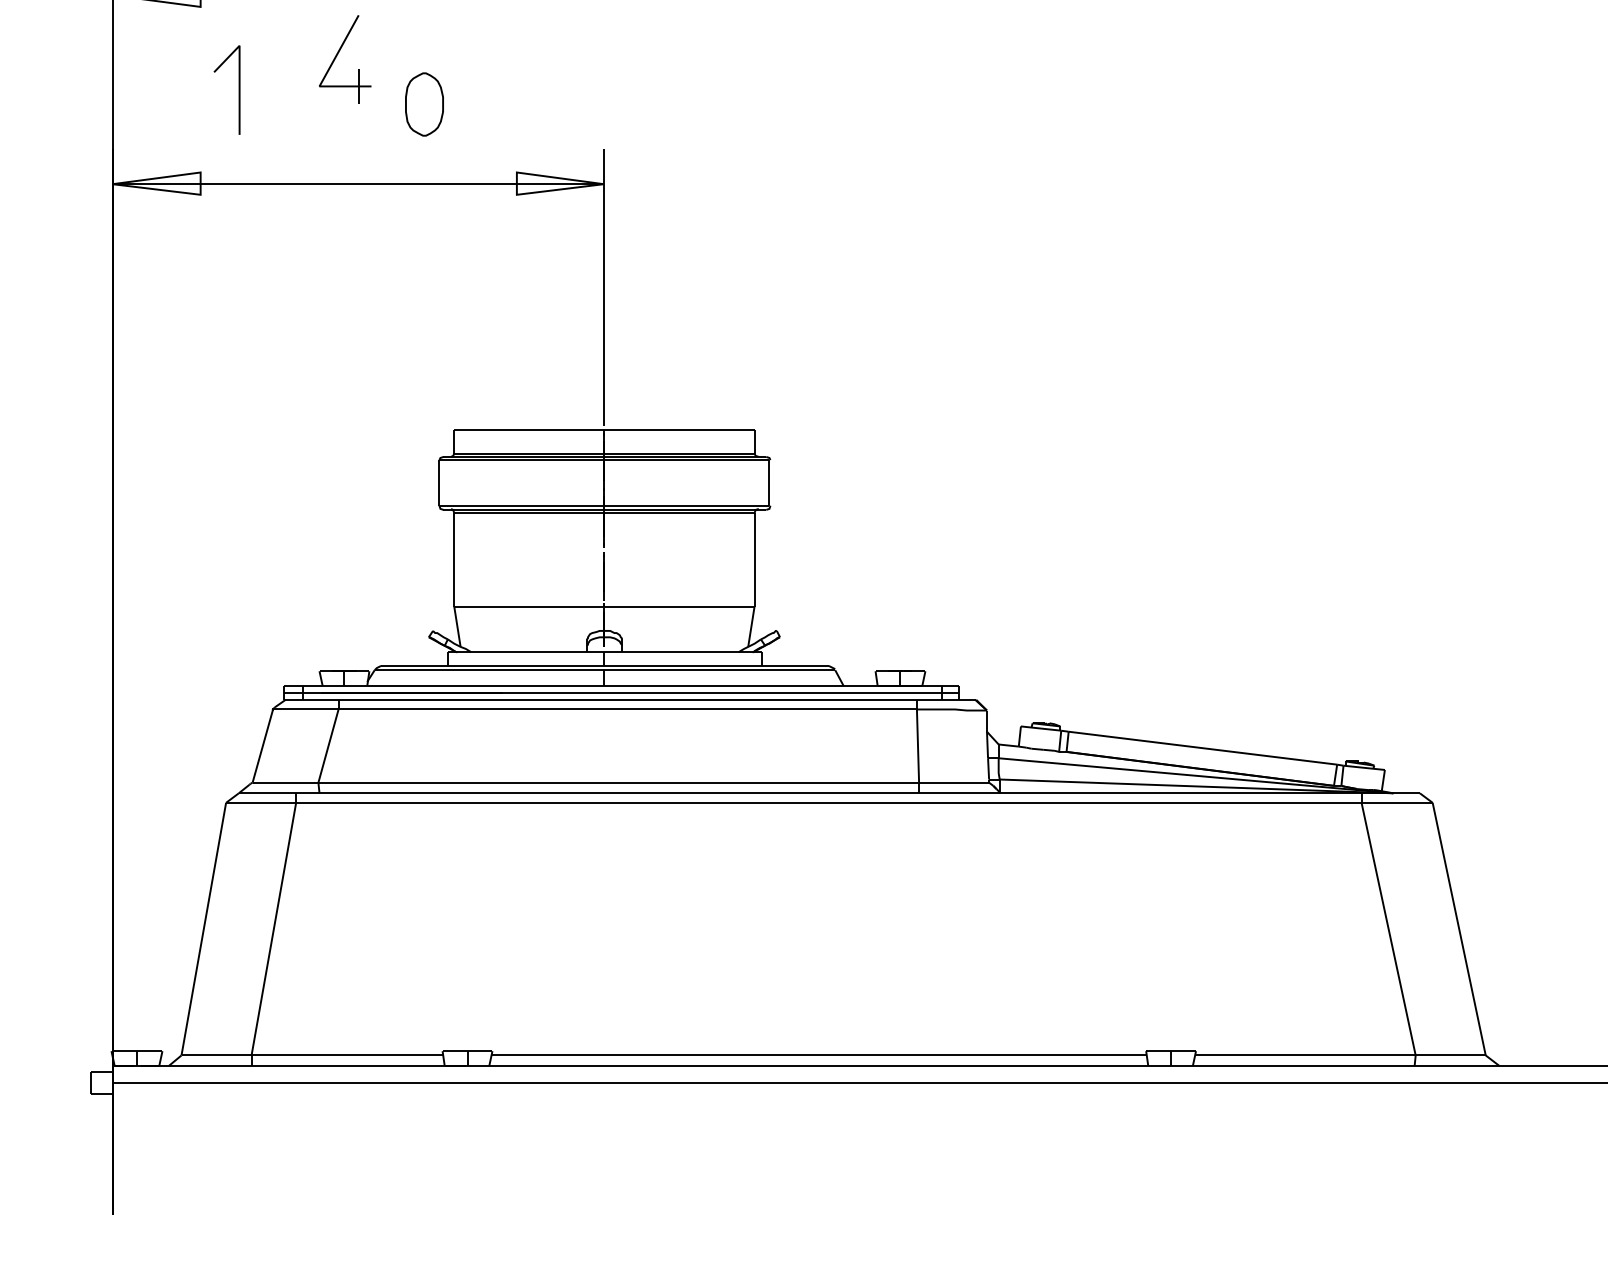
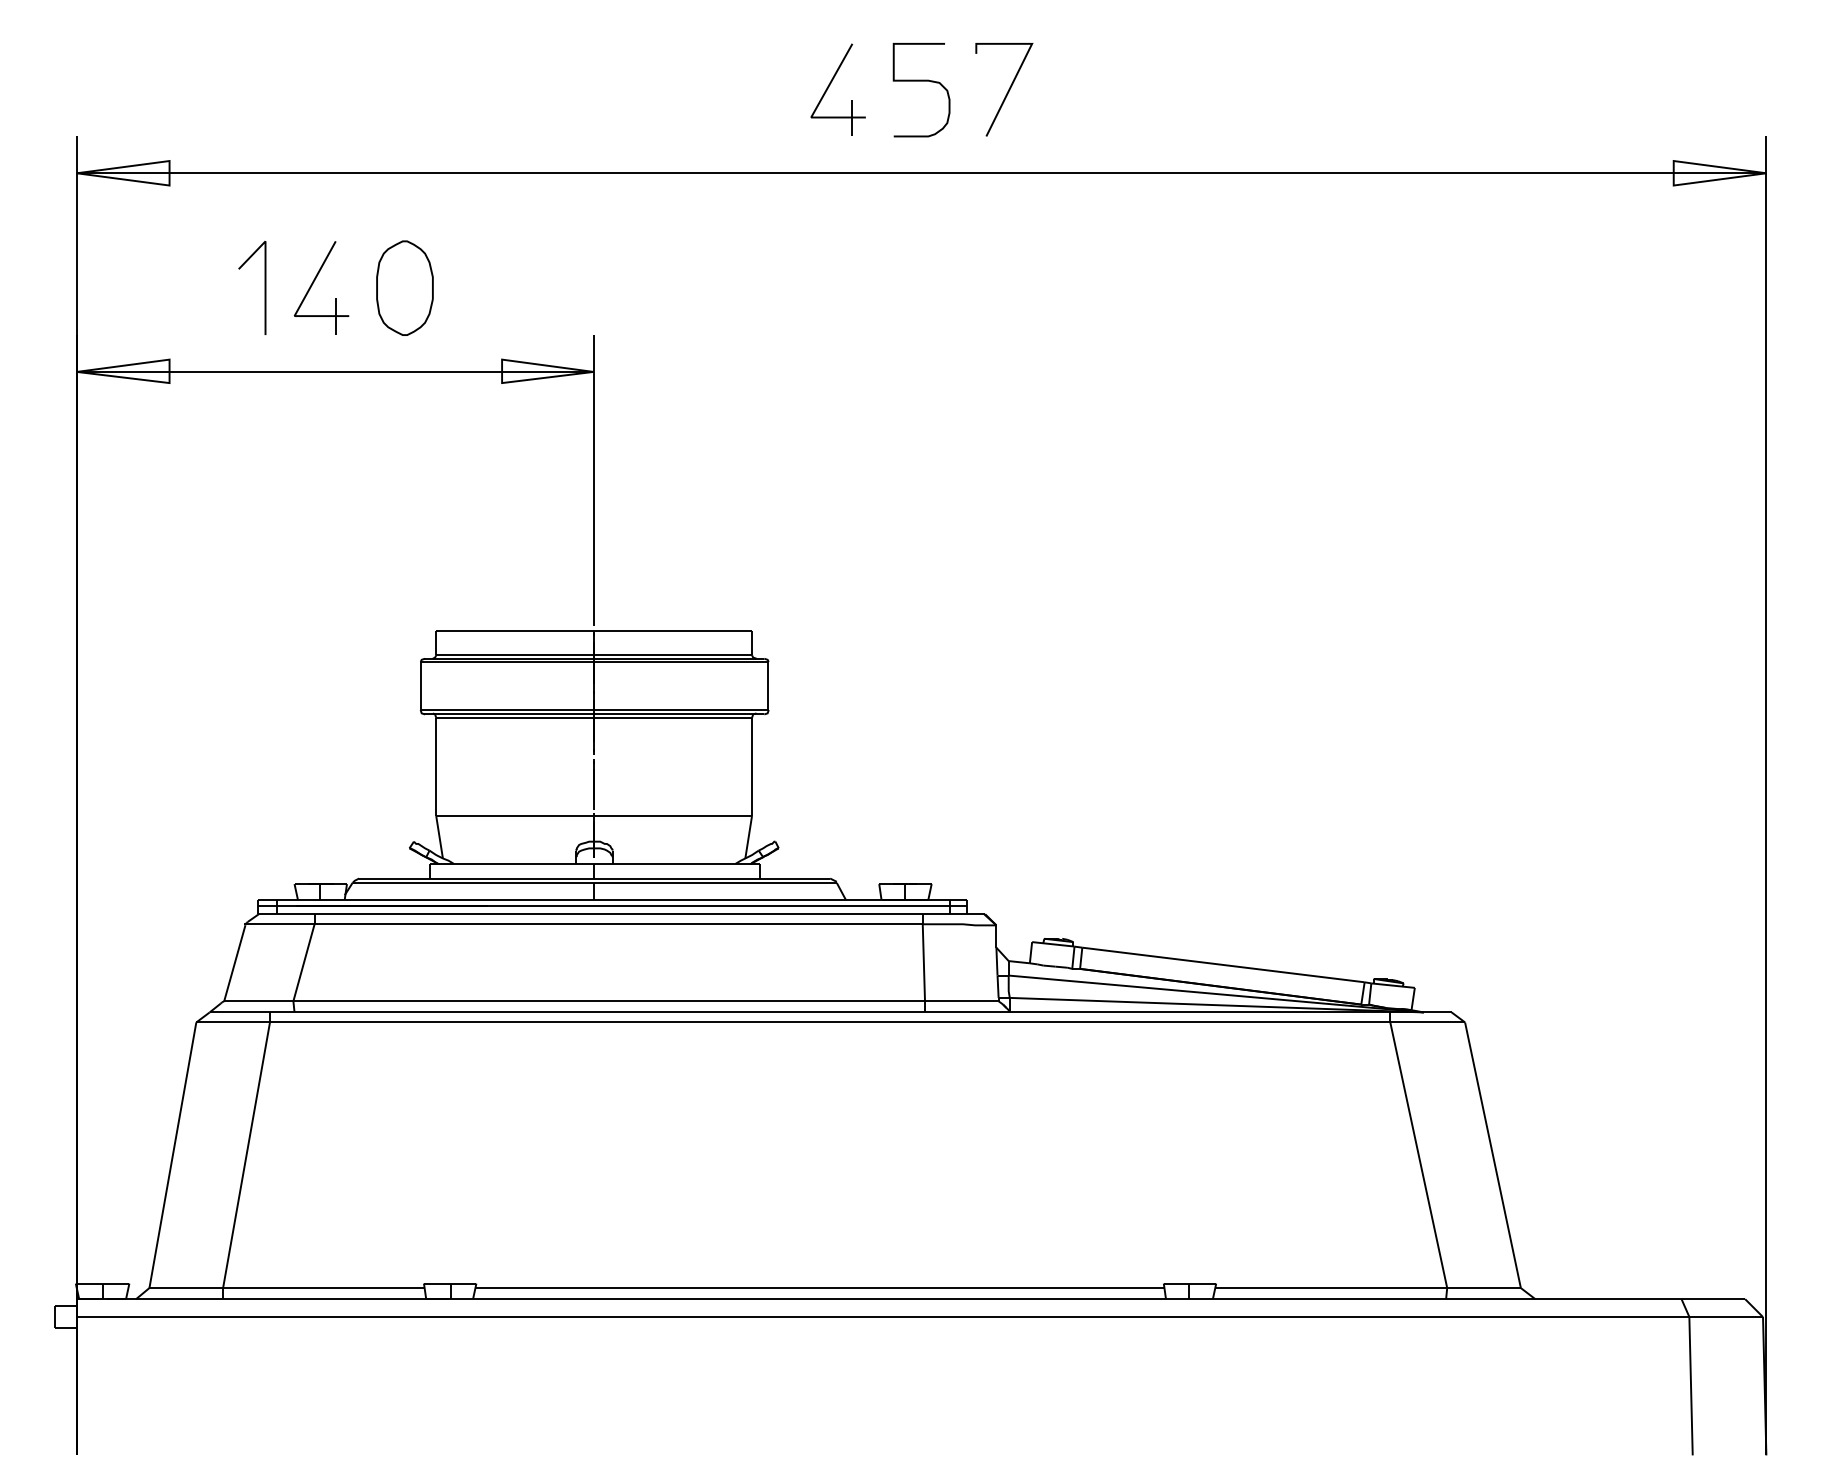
part: (337, 56) -> (313, 284), moved
curve: (238, 89) -> (264, 287), moved
part: (424, 103) -> (404, 287), size x1.43

